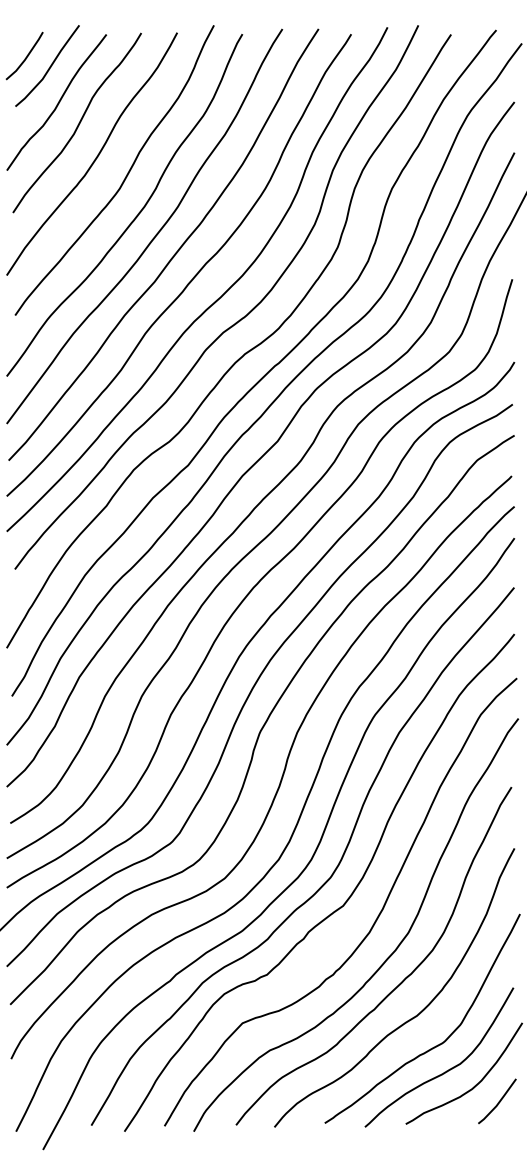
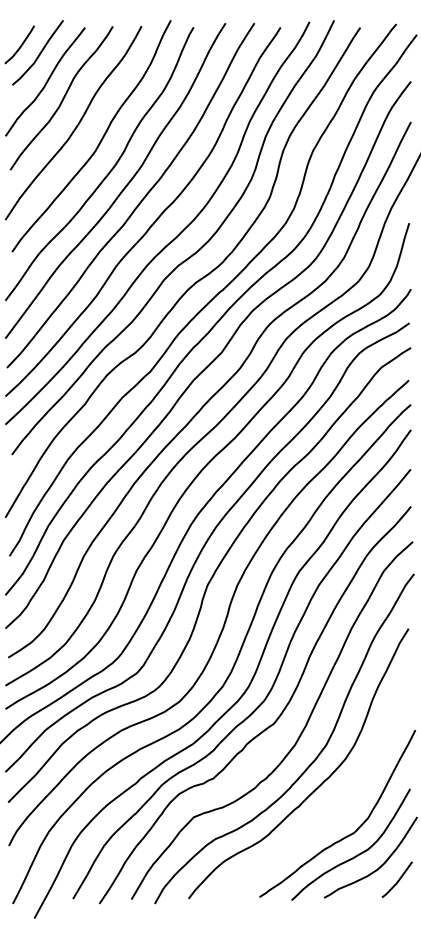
curve: (413, 1015) -> (330, 811), removed

